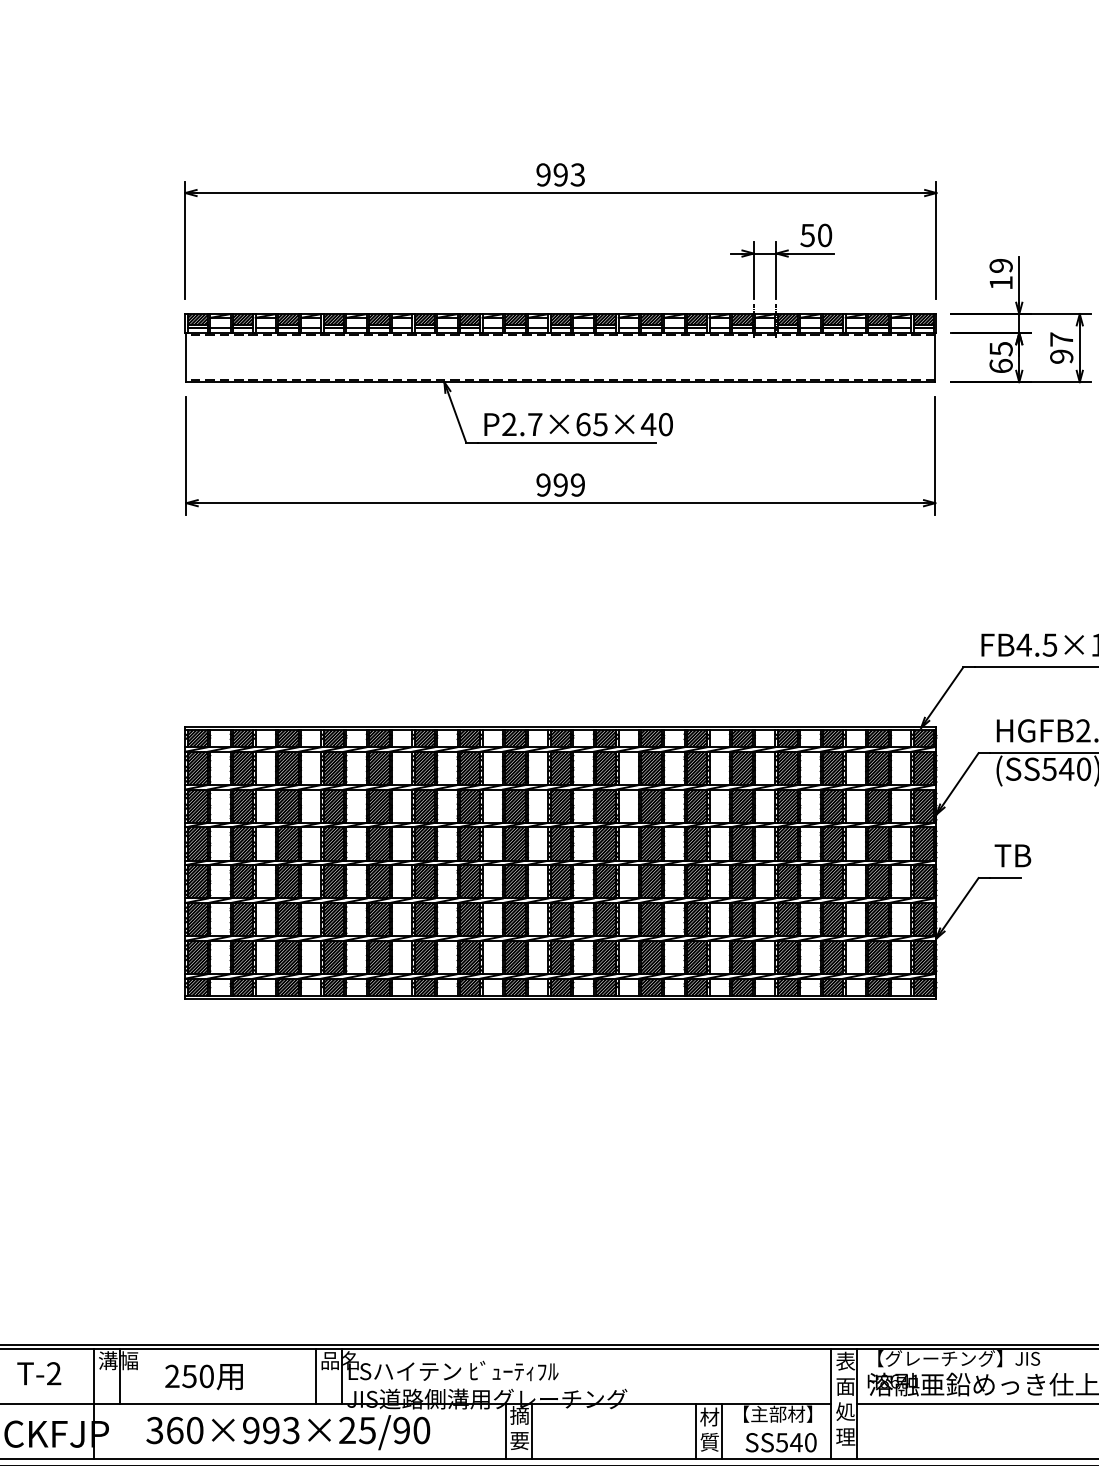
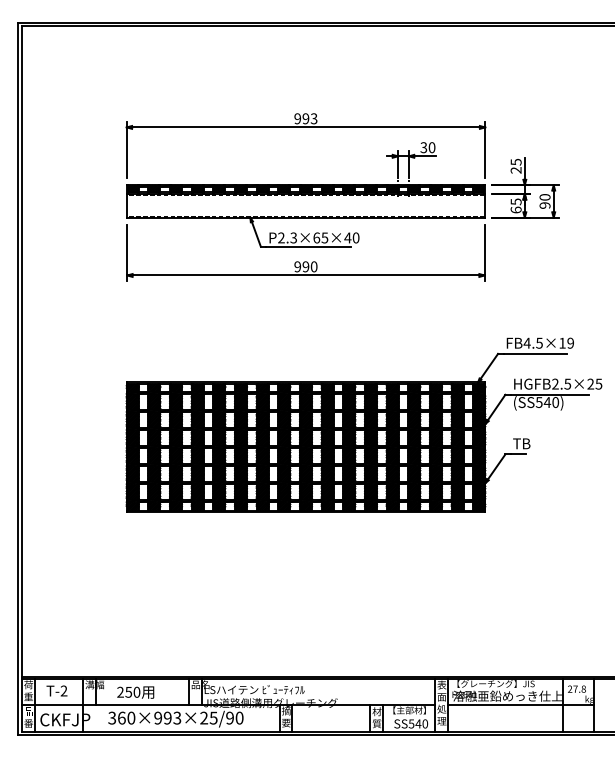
text: (807, 235) -> (423, 147), 50 -> 30
text: (999, 272) -> (515, 165), 19 -> 25
text: (1060, 339) -> (544, 197), 97 -> 90
text: (534, 423) -> (293, 237), P2.7×65×40 -> P2.3×65×40
text: (576, 484) -> (313, 266), 999 -> 990

